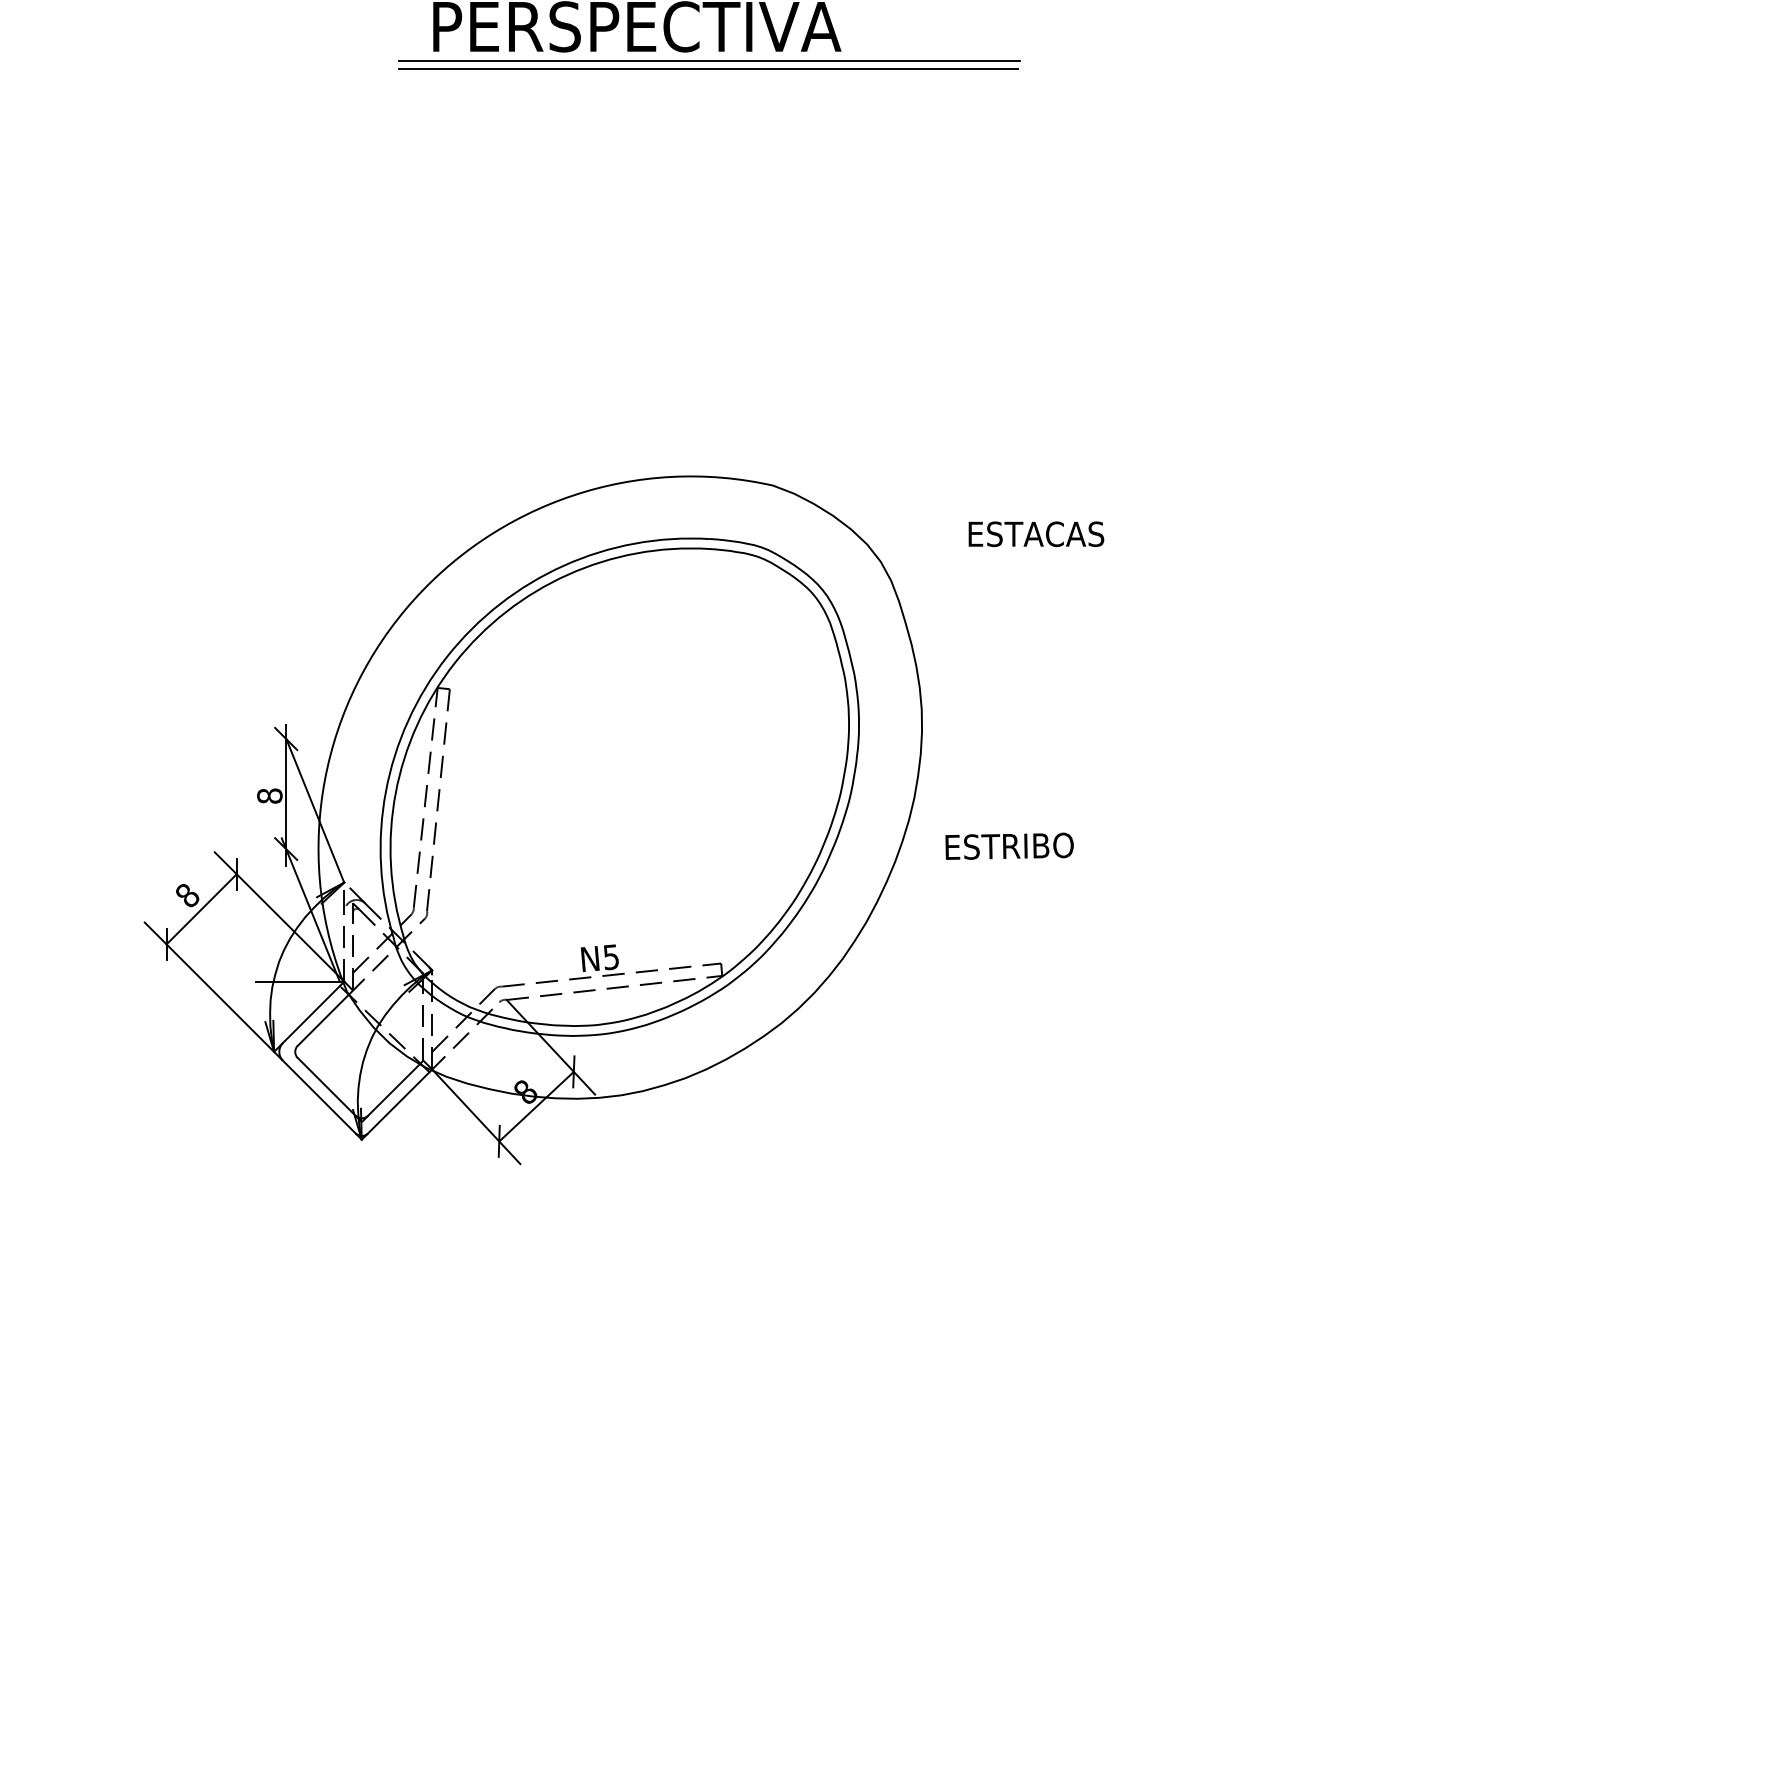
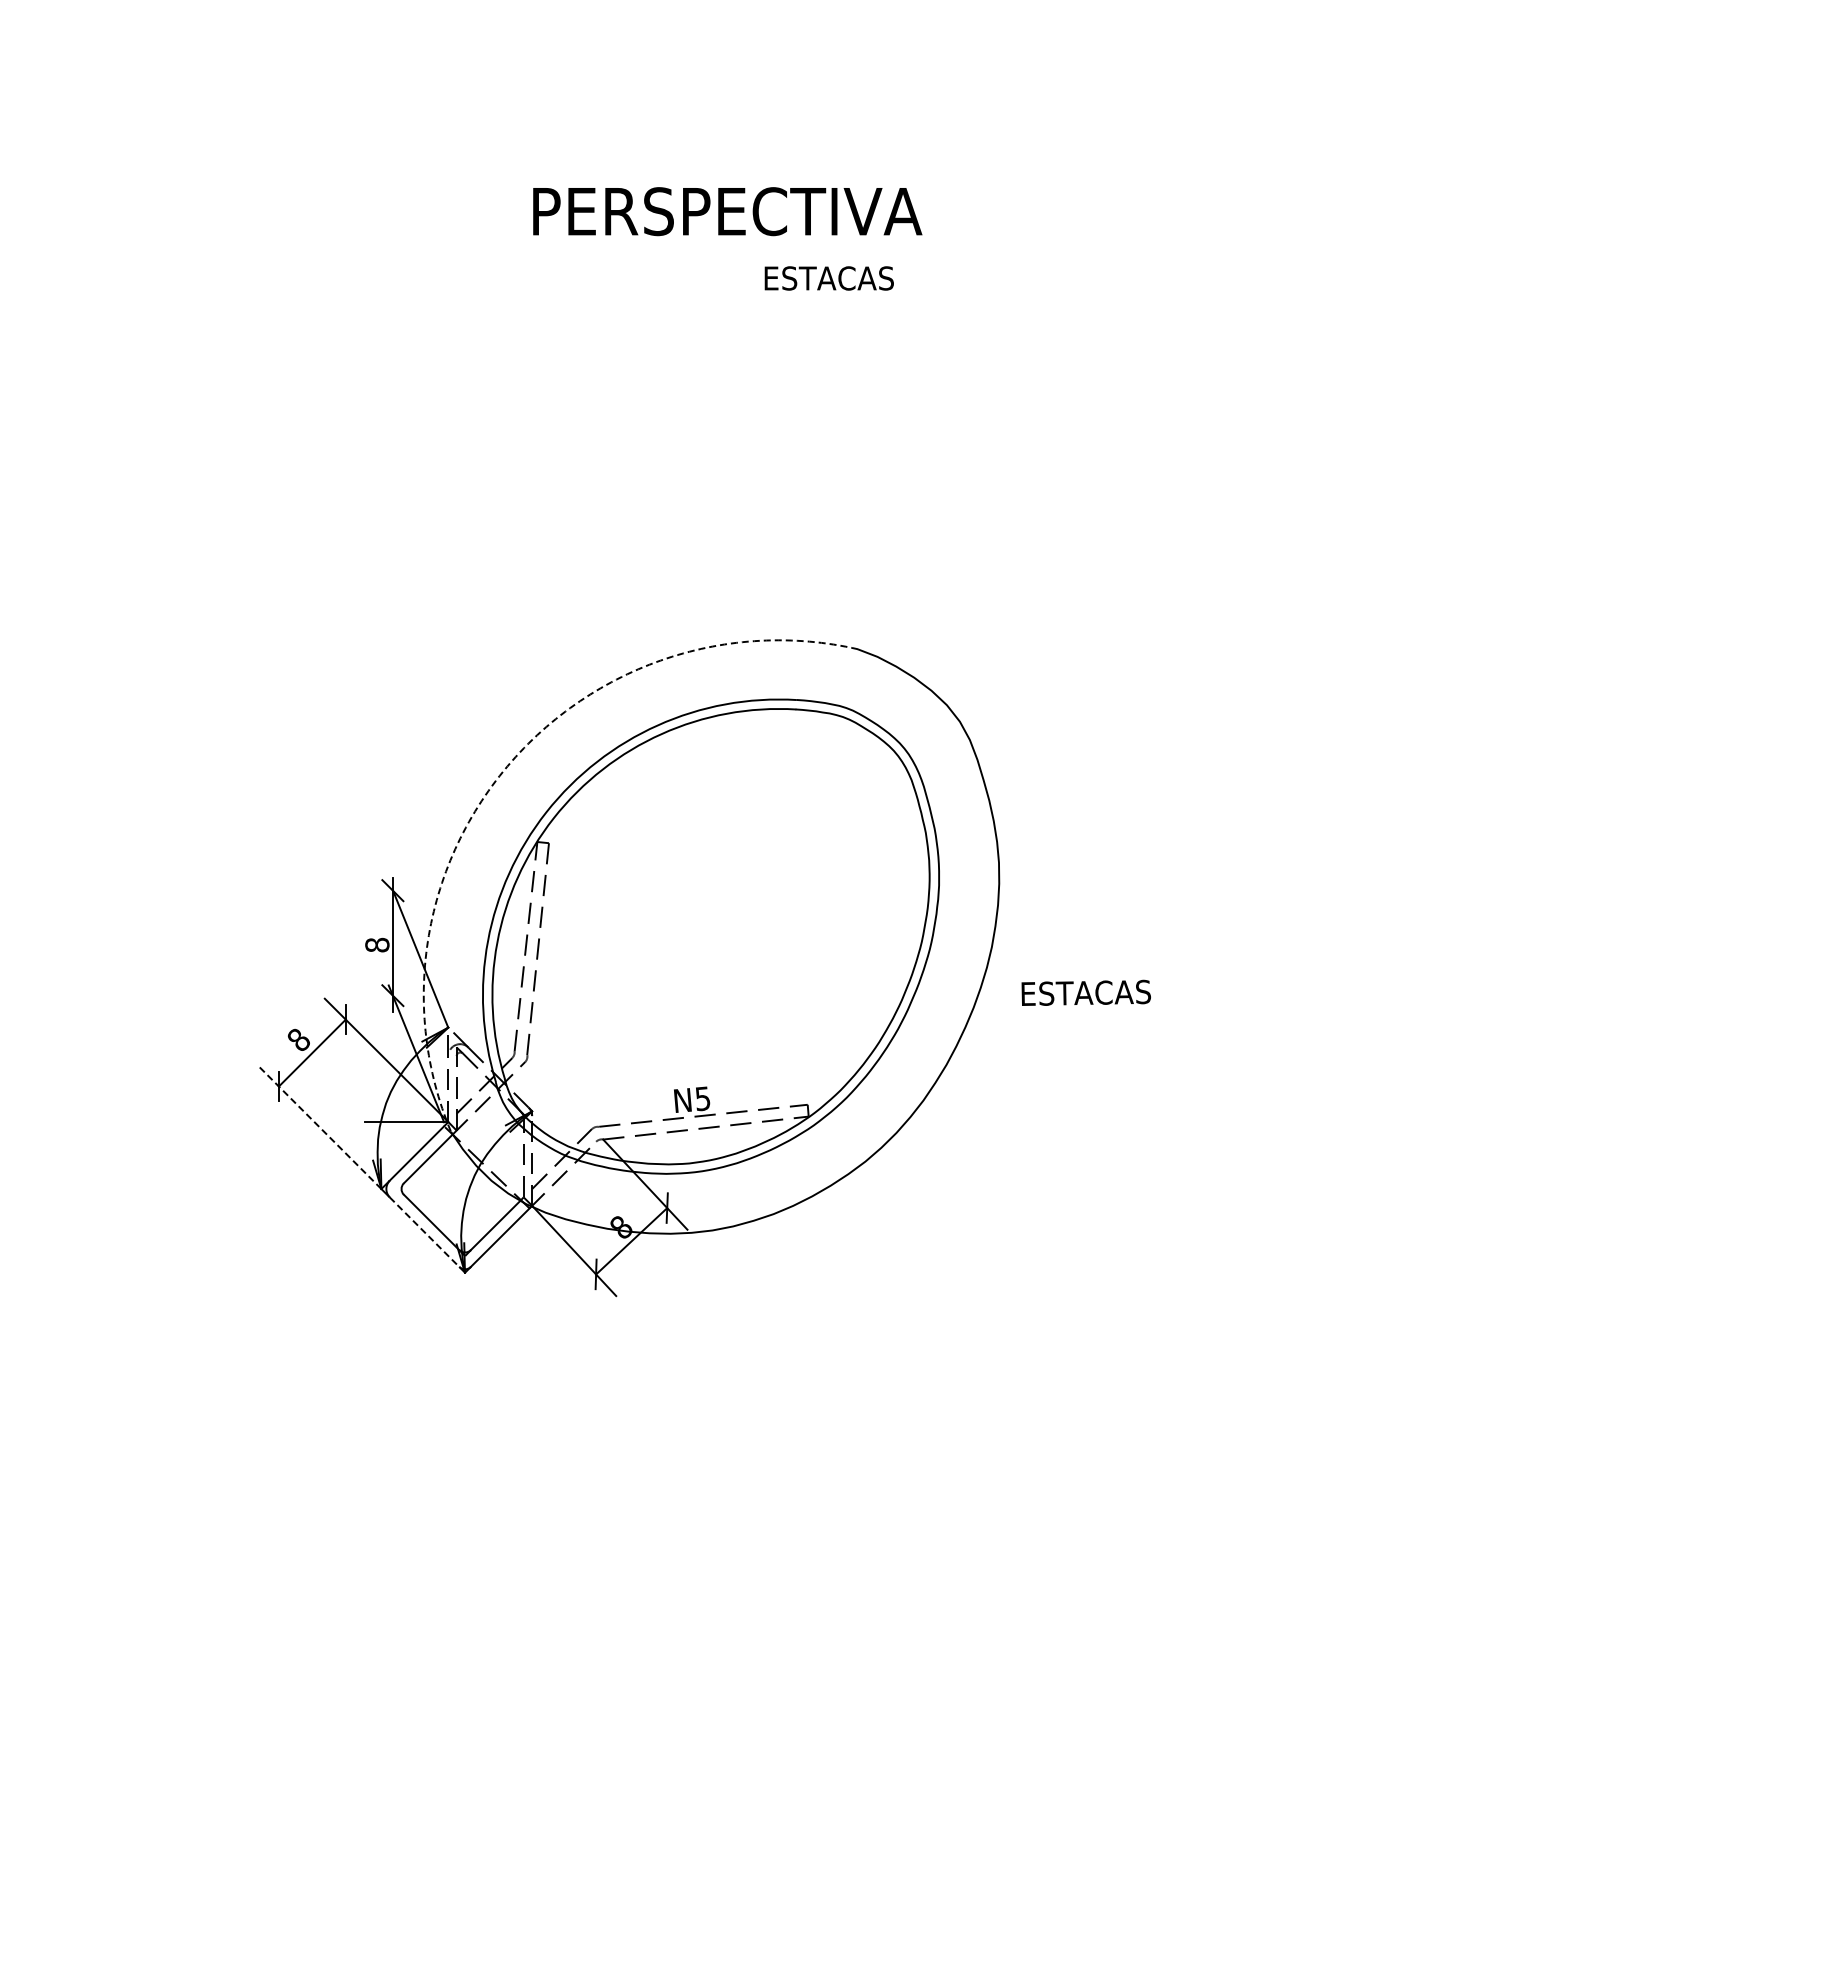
line: (709, 61) -> (796, 244), removed
line: (708, 68) -> (795, 251), removed
text: (1035, 534) -> (828, 278), moved
arc: (406, 608) -> (507, 766), solid -> dashed
text: (1040, 844) -> (1112, 991), ESTRIBO -> ESTACAS
line: (209, 987) -> (319, 1127), solid -> dashed
line: (319, 1097) -> (424, 1232), solid -> dashed

